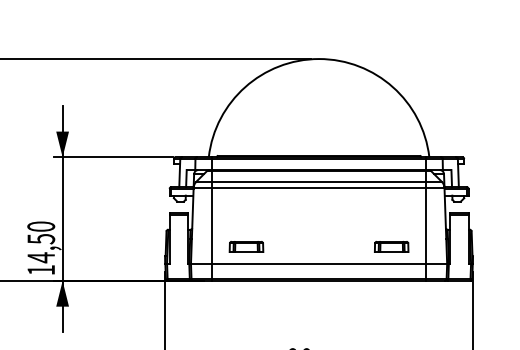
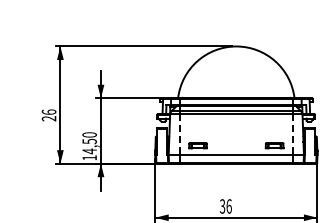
line: (211, 227) -> (179, 135), solid -> dashed
line: (425, 227) -> (292, 135), solid -> dashed

